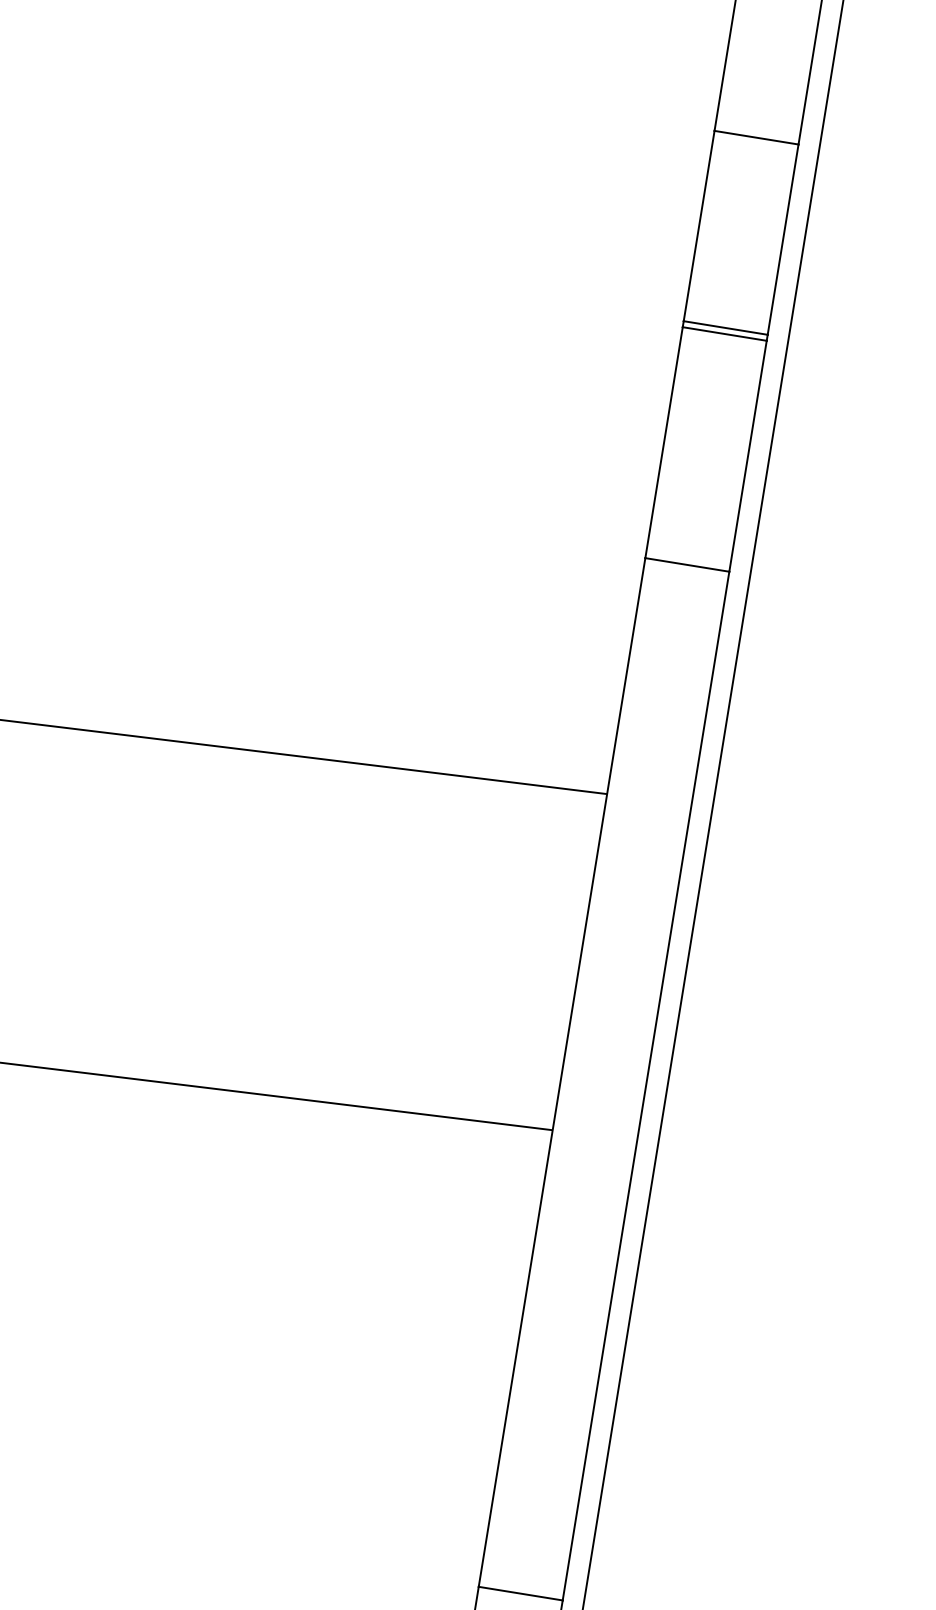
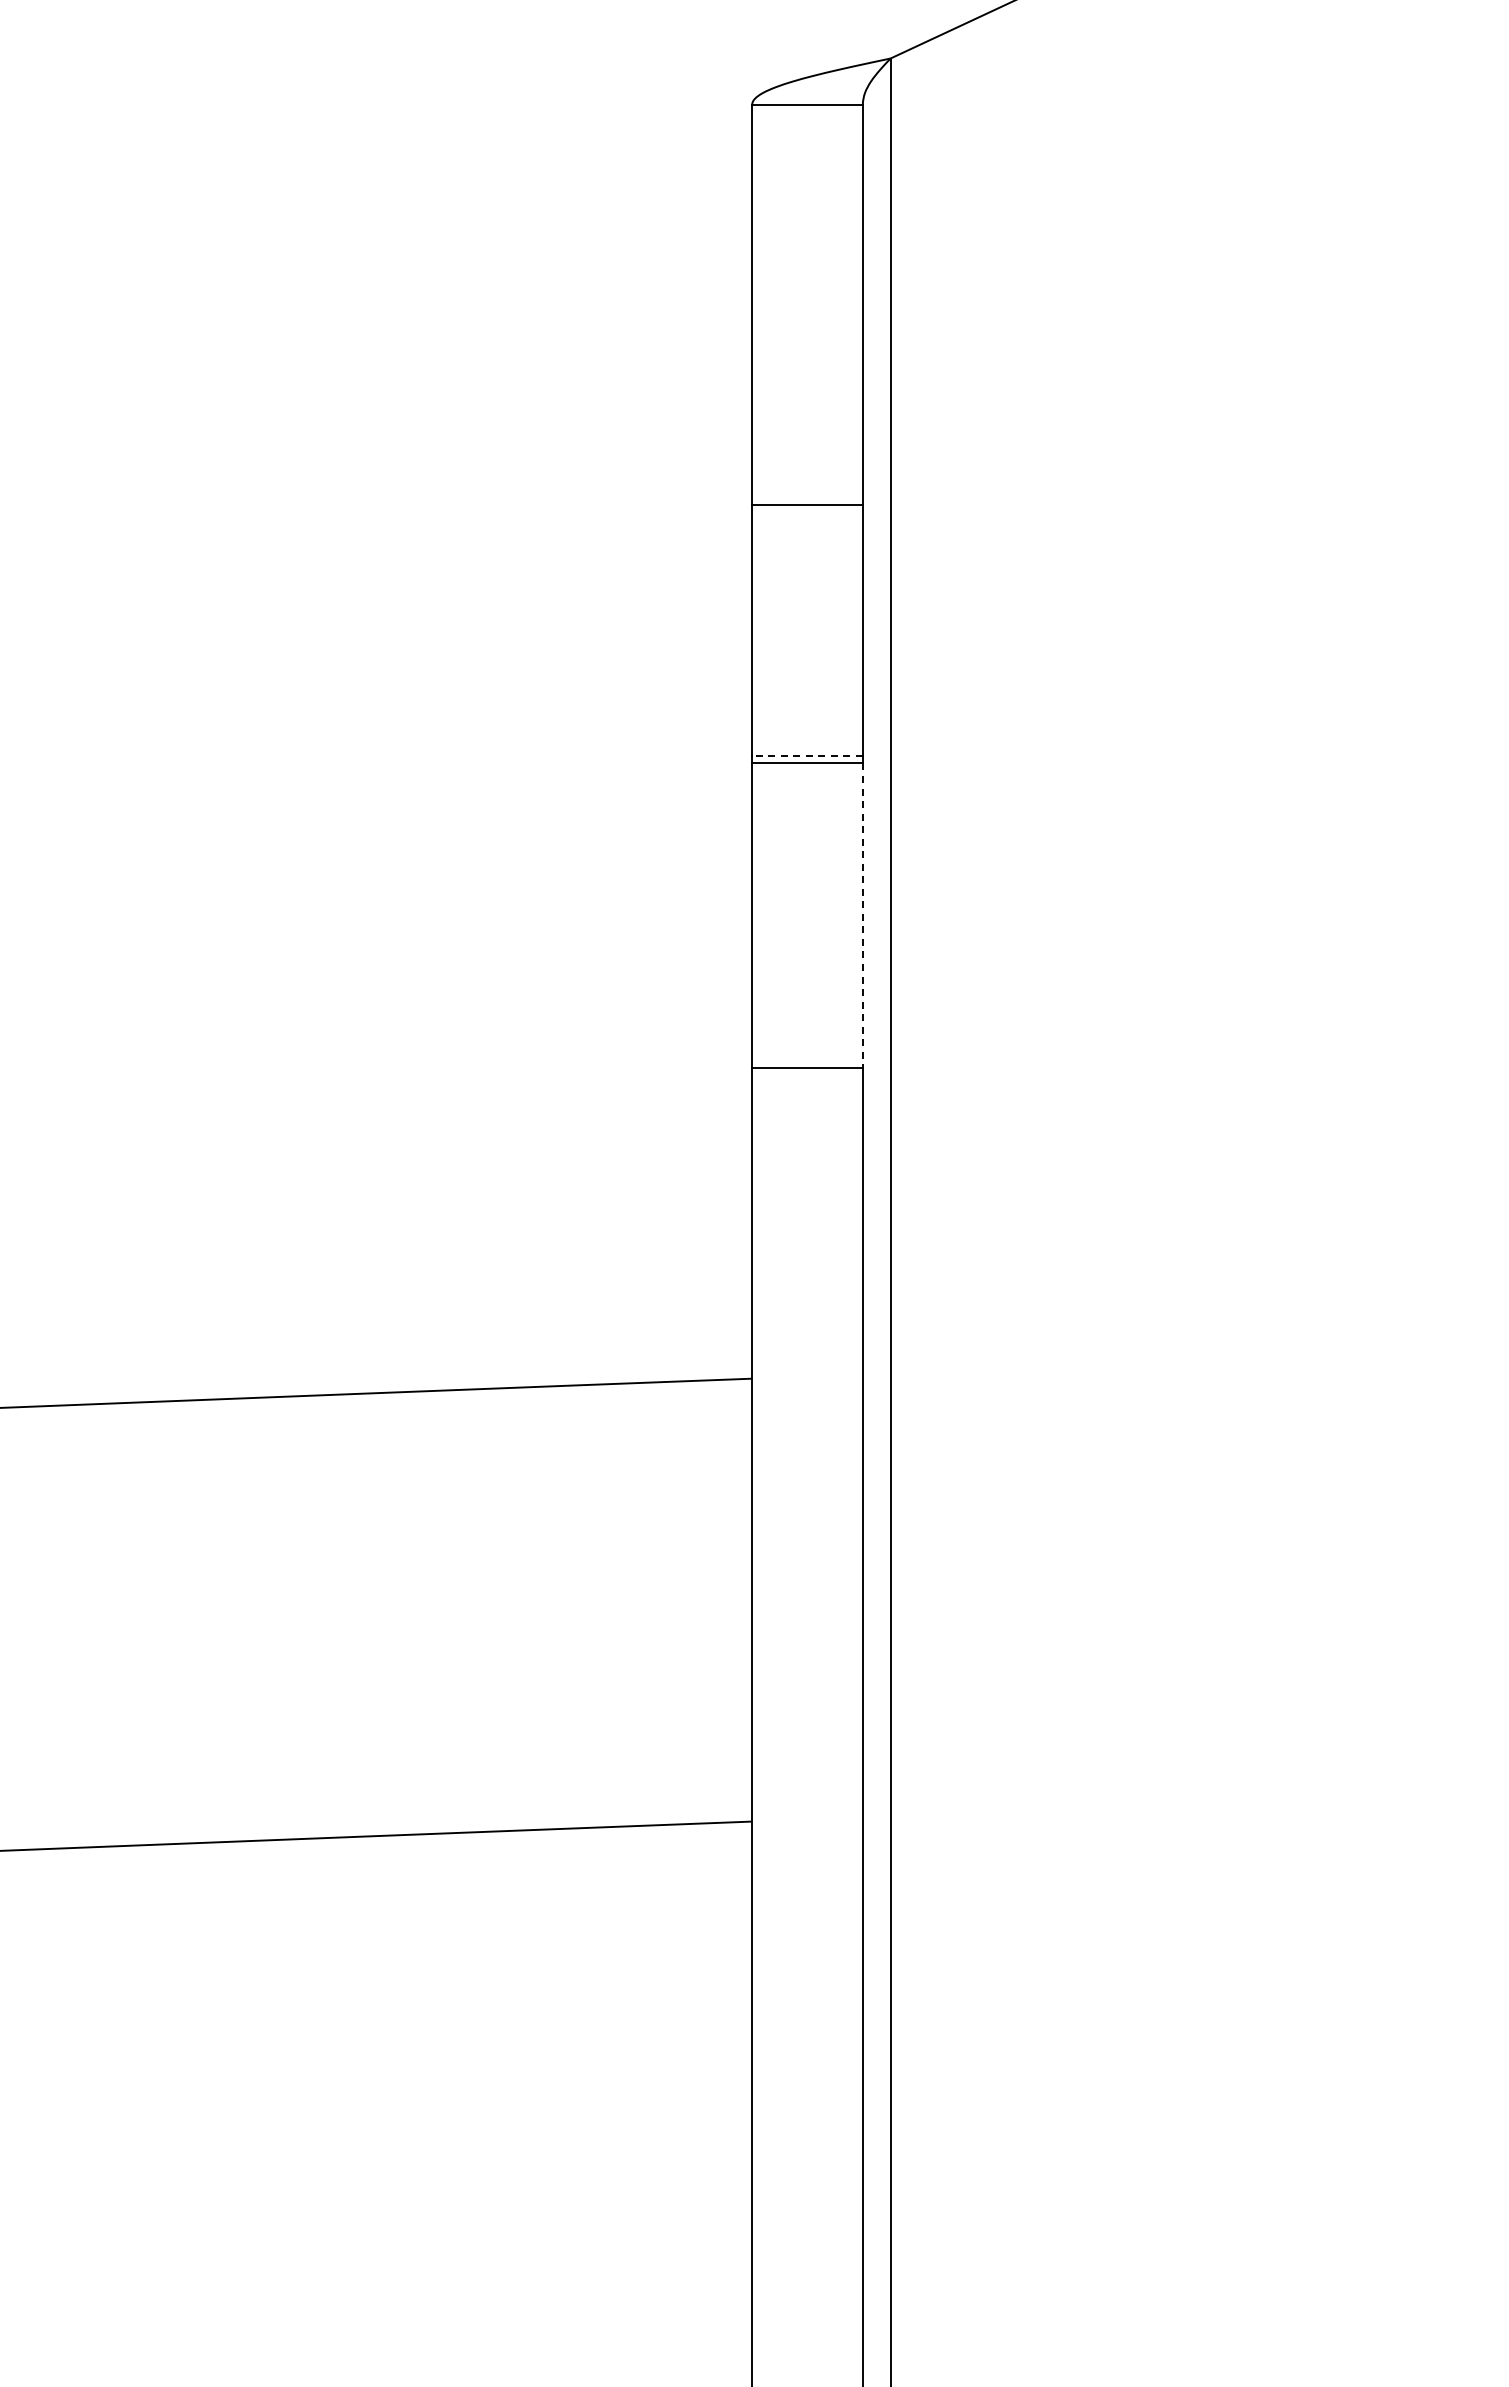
line: (725, 327) -> (807, 755), solid -> dashed
line: (747, 456) -> (862, 916), solid -> dashed

